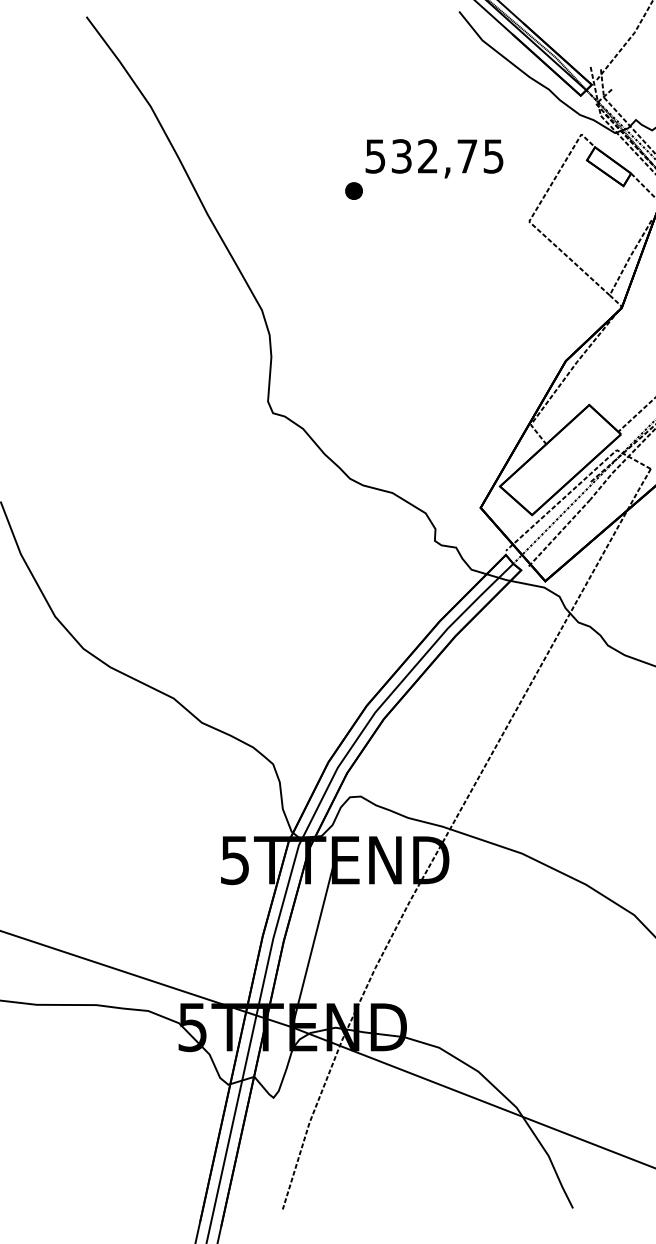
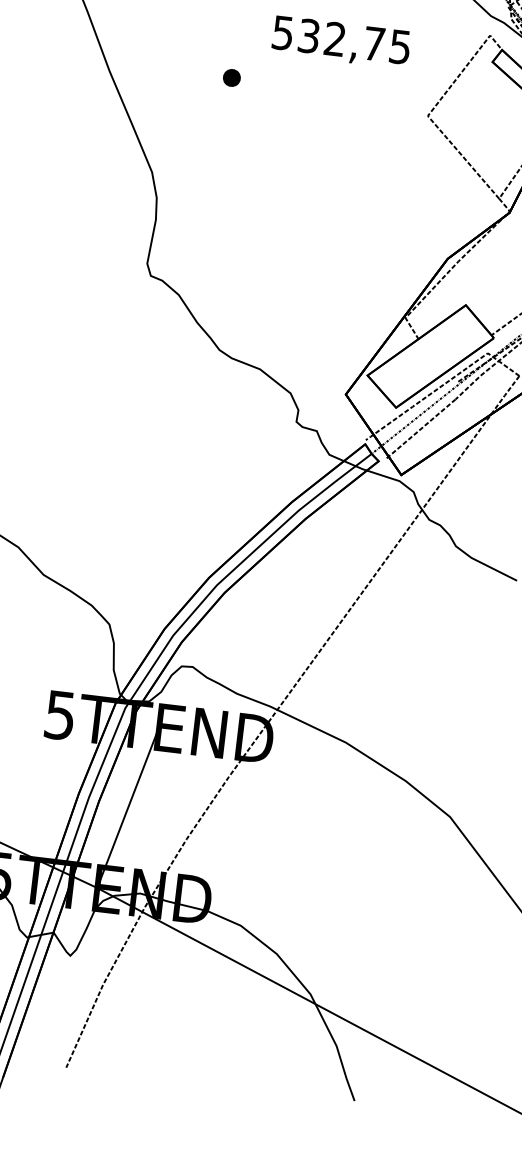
part: (353, 190) -> (231, 77), moved

